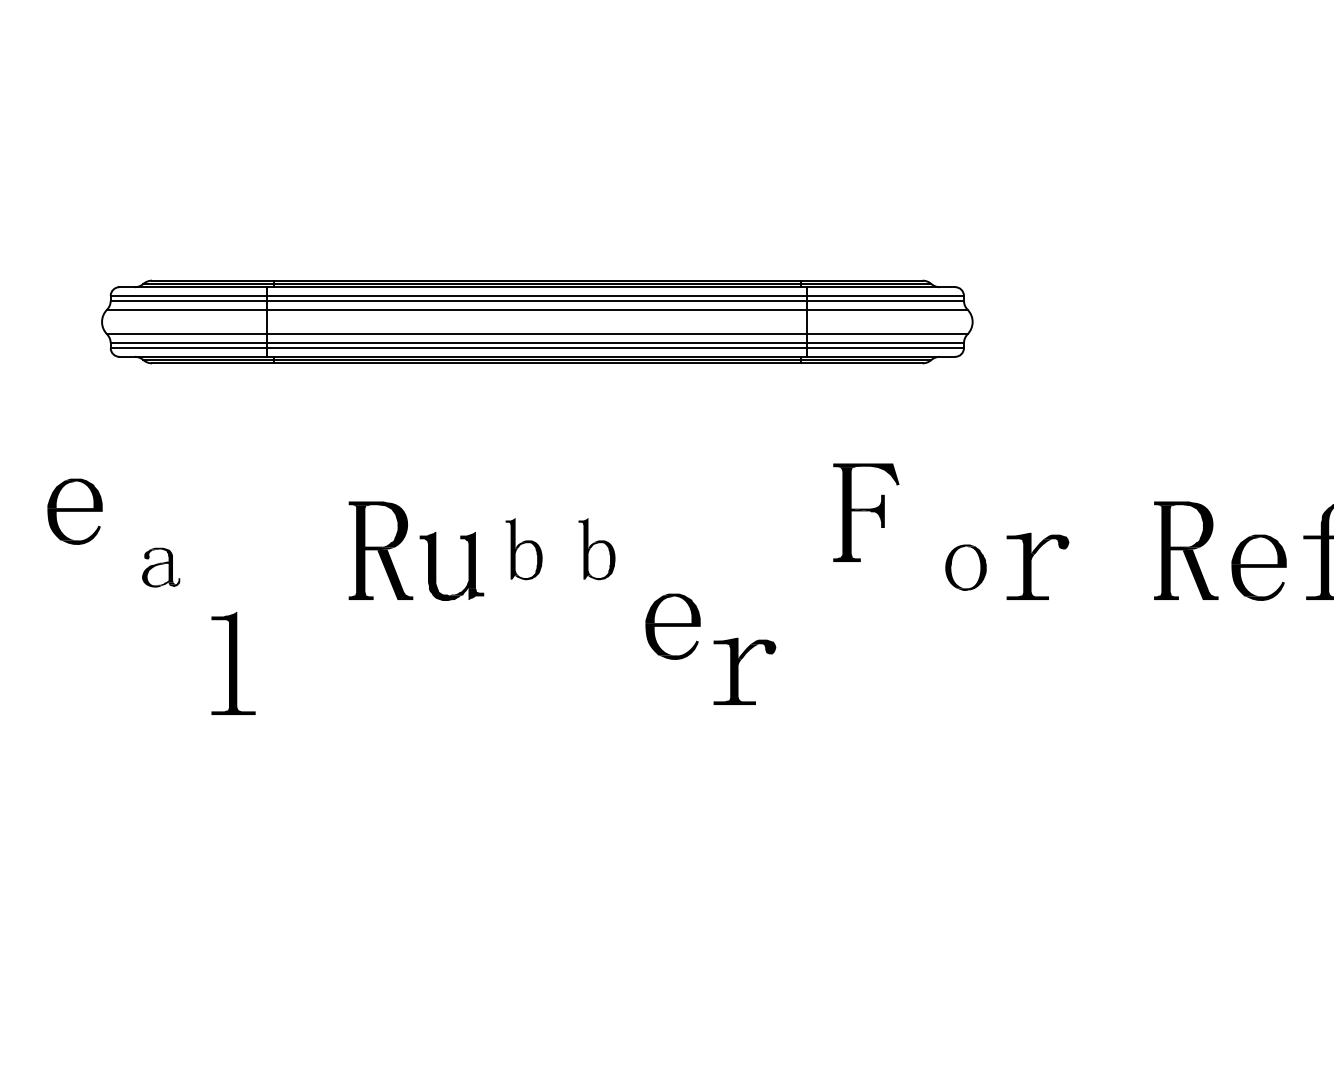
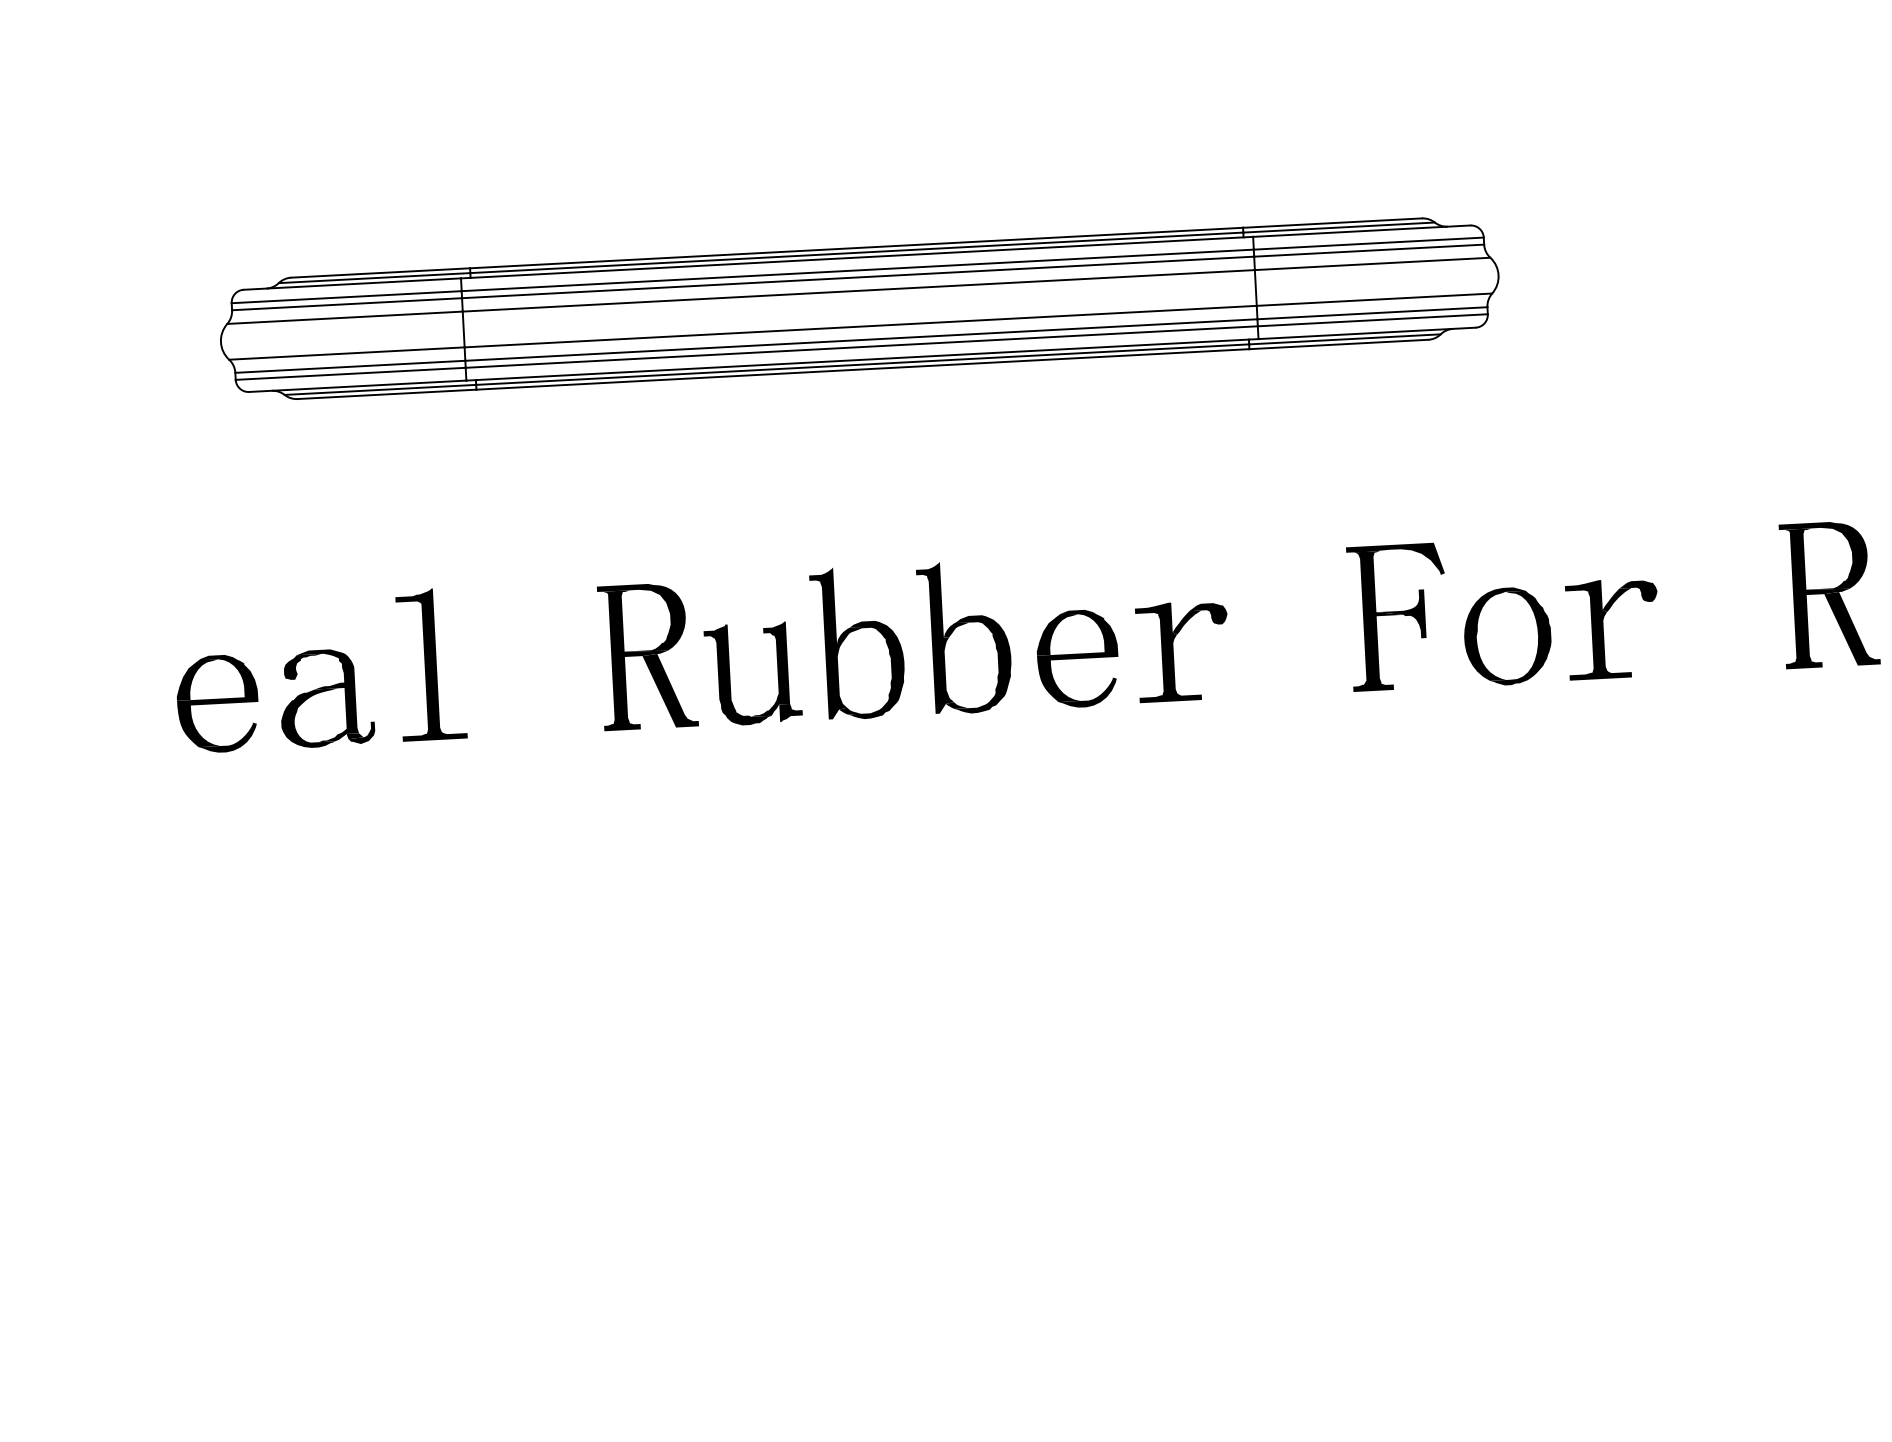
part: (74, 511) -> (217, 703), moved
part: (866, 512) -> (1398, 616), moved
part: (523, 548) -> (856, 642), size x1.67
part: (596, 548) -> (963, 636), size x1.67
part: (160, 567) -> (325, 697), size x1.67
part: (965, 567) -> (1506, 636), size x1.43
part: (672, 626) -> (1076, 658), moved
part: (233, 663) -> (431, 664), moved
part: (744, 670) -> (1182, 650), moved

